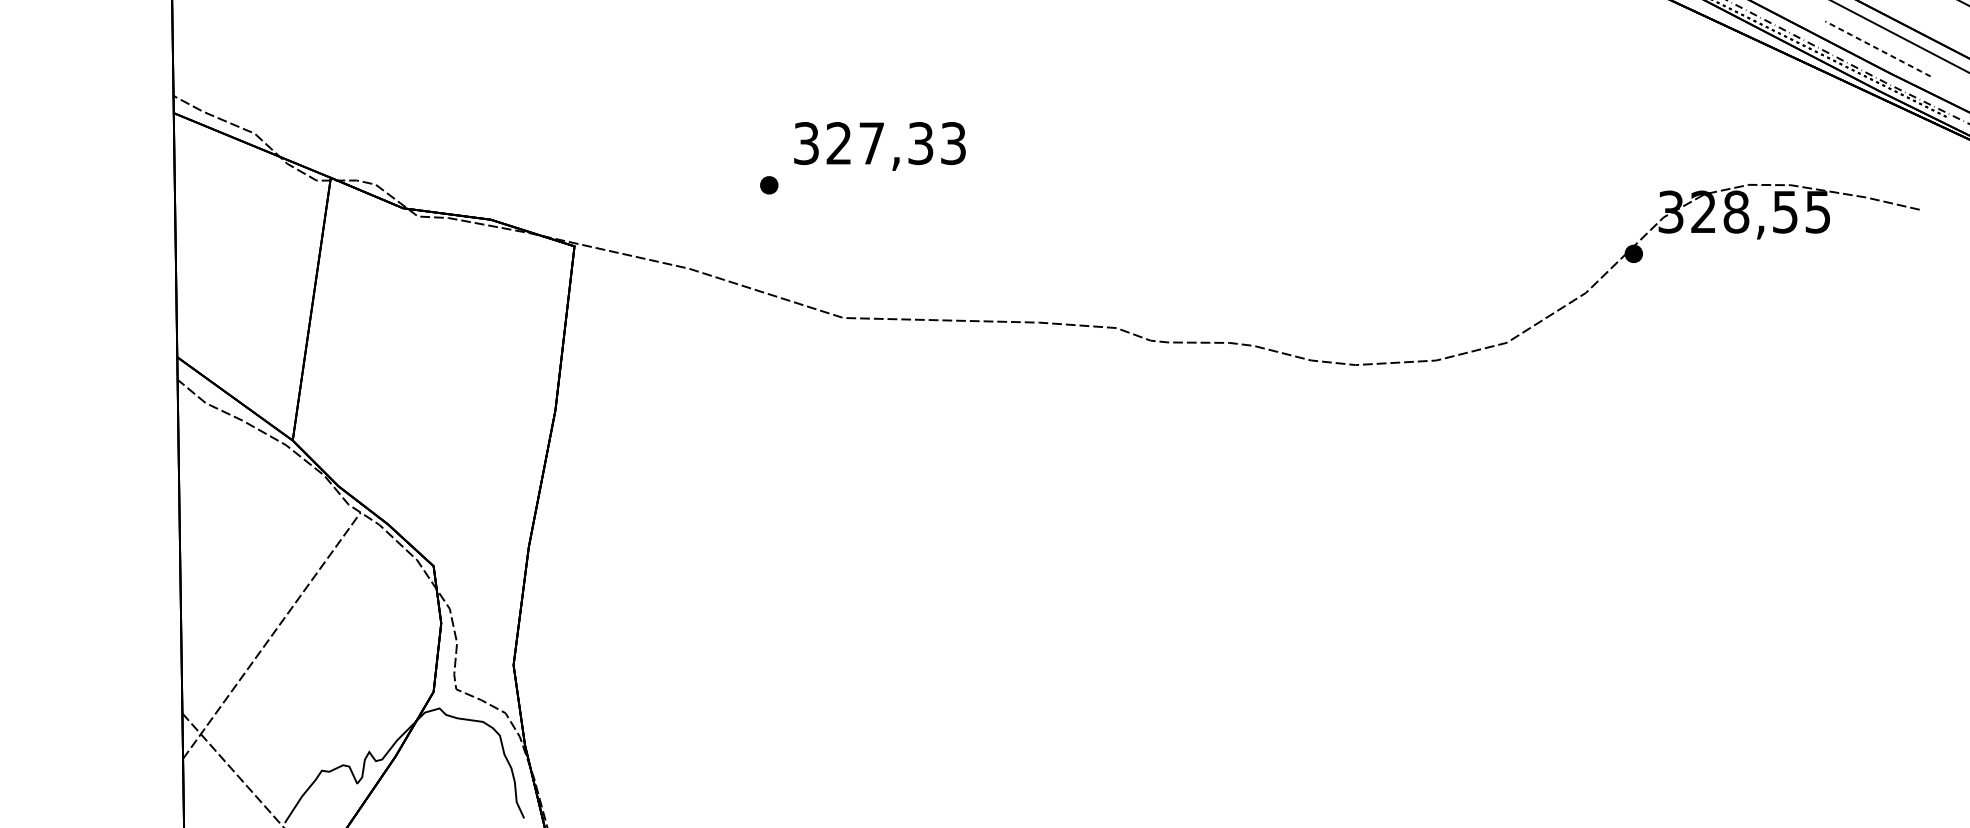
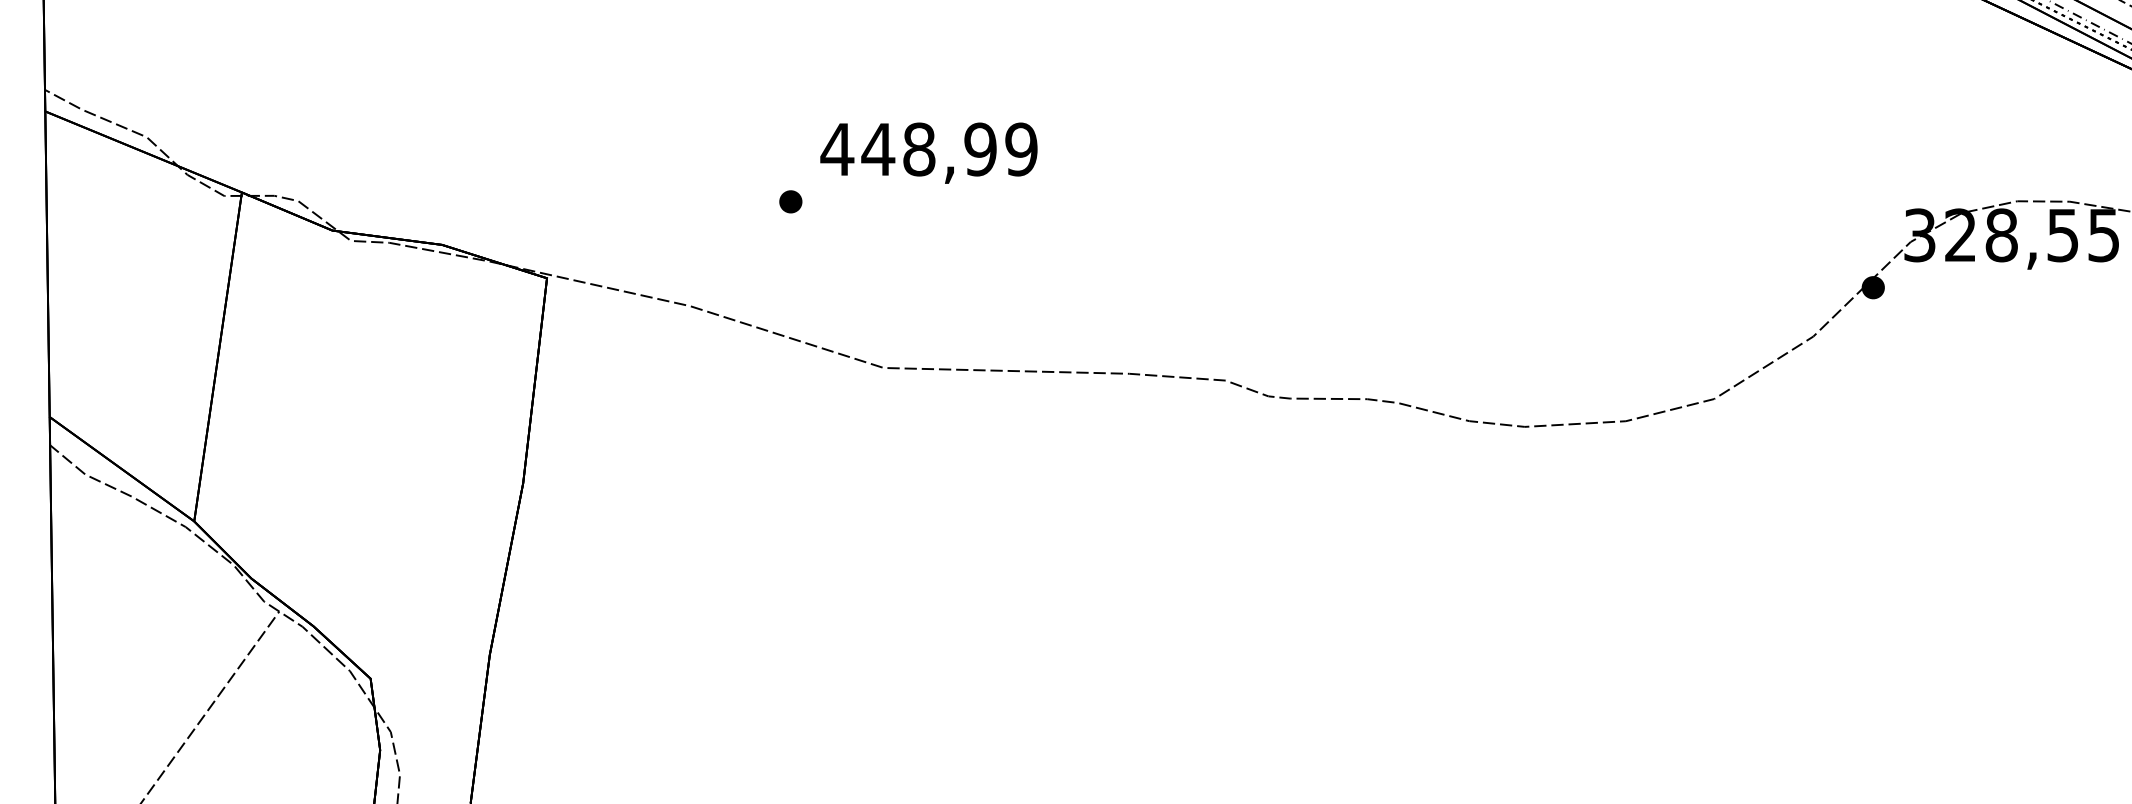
text: (879, 143) -> (928, 149), 327,33 -> 448,99

